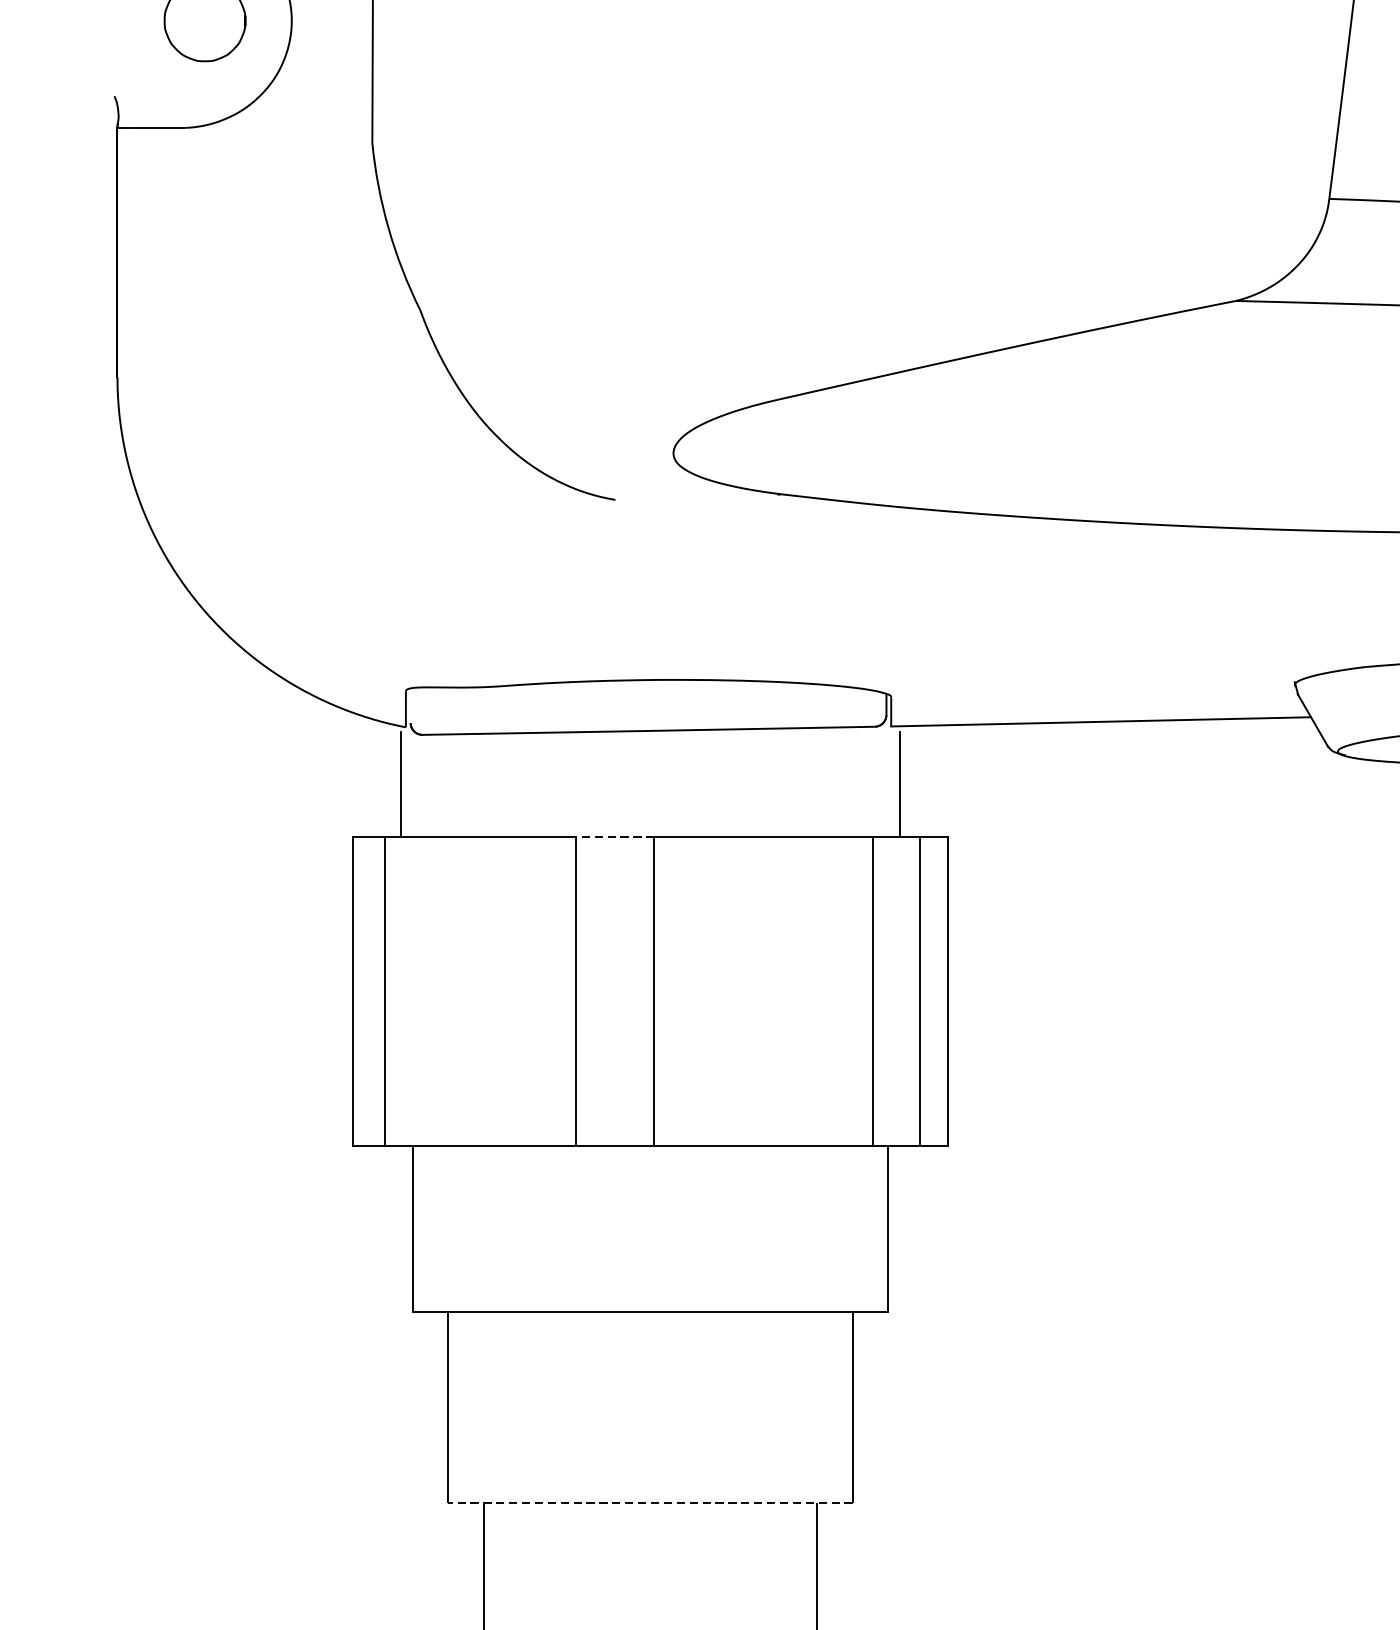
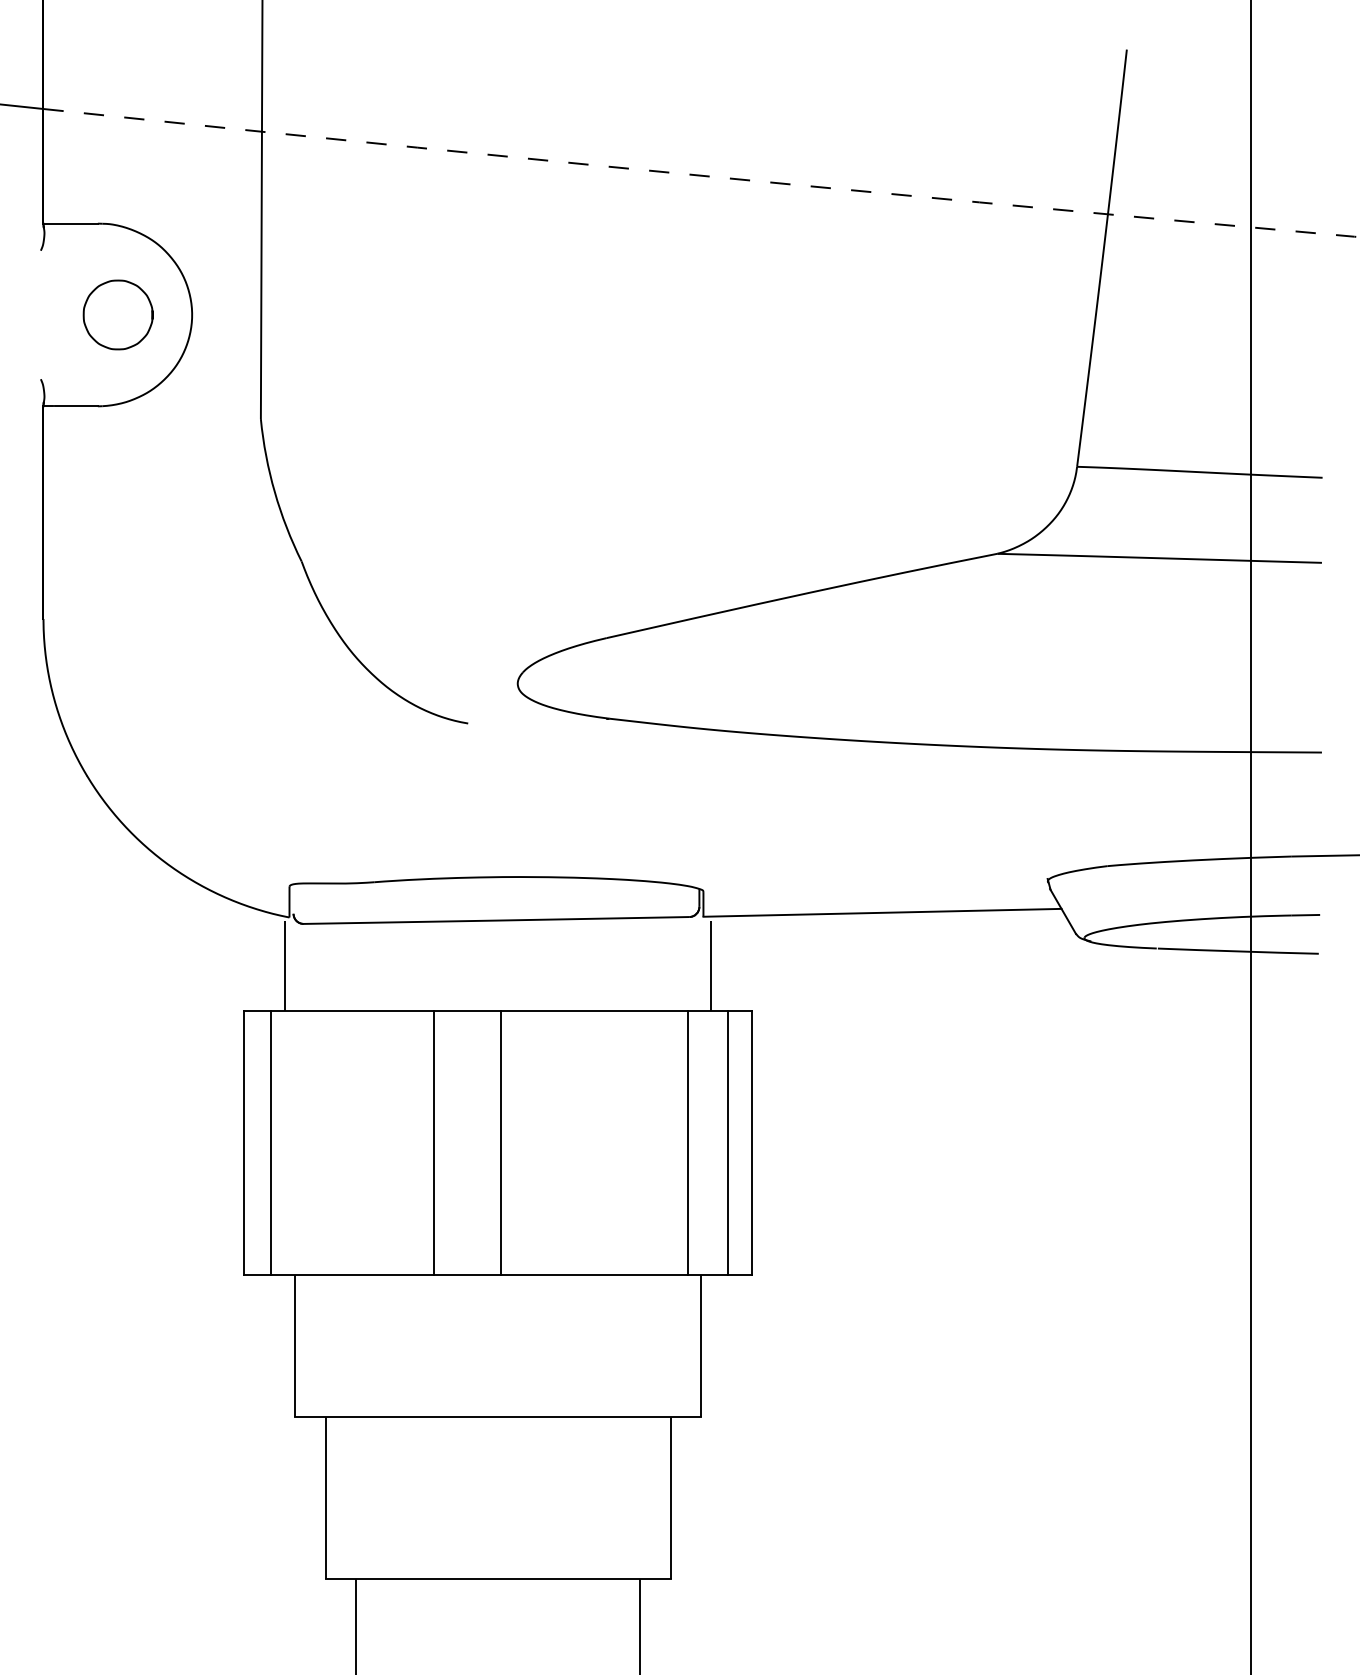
line: (614, 836) -> (467, 1010), dashed -> solid
line: (649, 1502) -> (497, 1578), dashed -> solid

